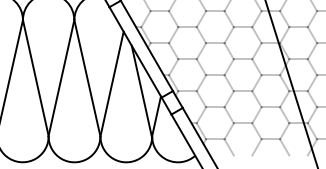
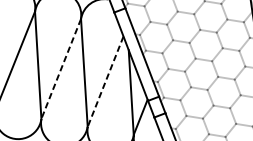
line: (61, 78) -> (61, 69), solid -> dashed
line: (112, 84) -> (105, 82), solid -> dashed

